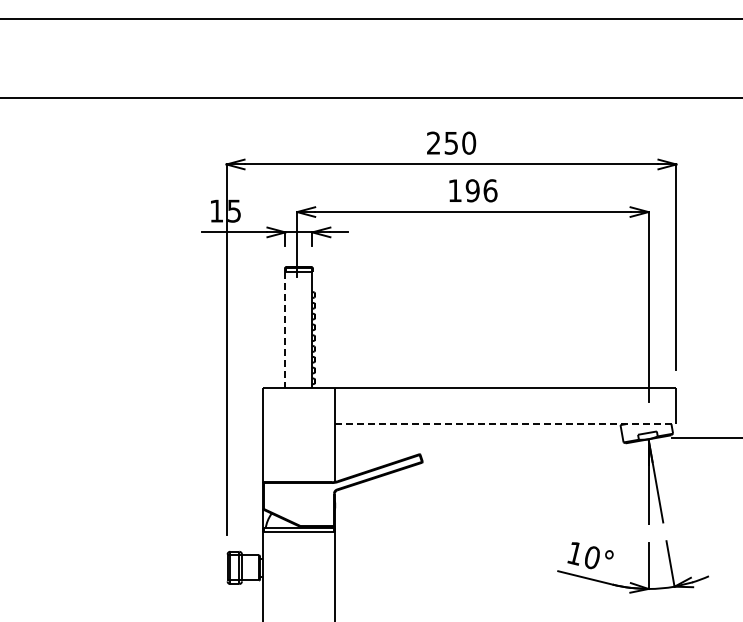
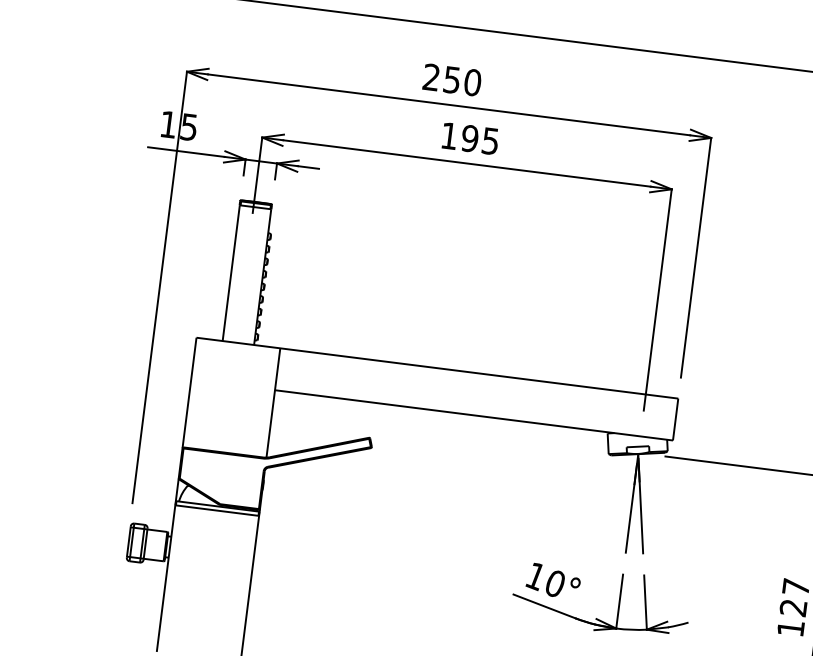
text: (490, 190) -> (490, 140), 196 -> 195
line: (285, 330) -> (231, 273), dashed -> solid
line: (505, 424) -> (473, 415), dashed -> solid

